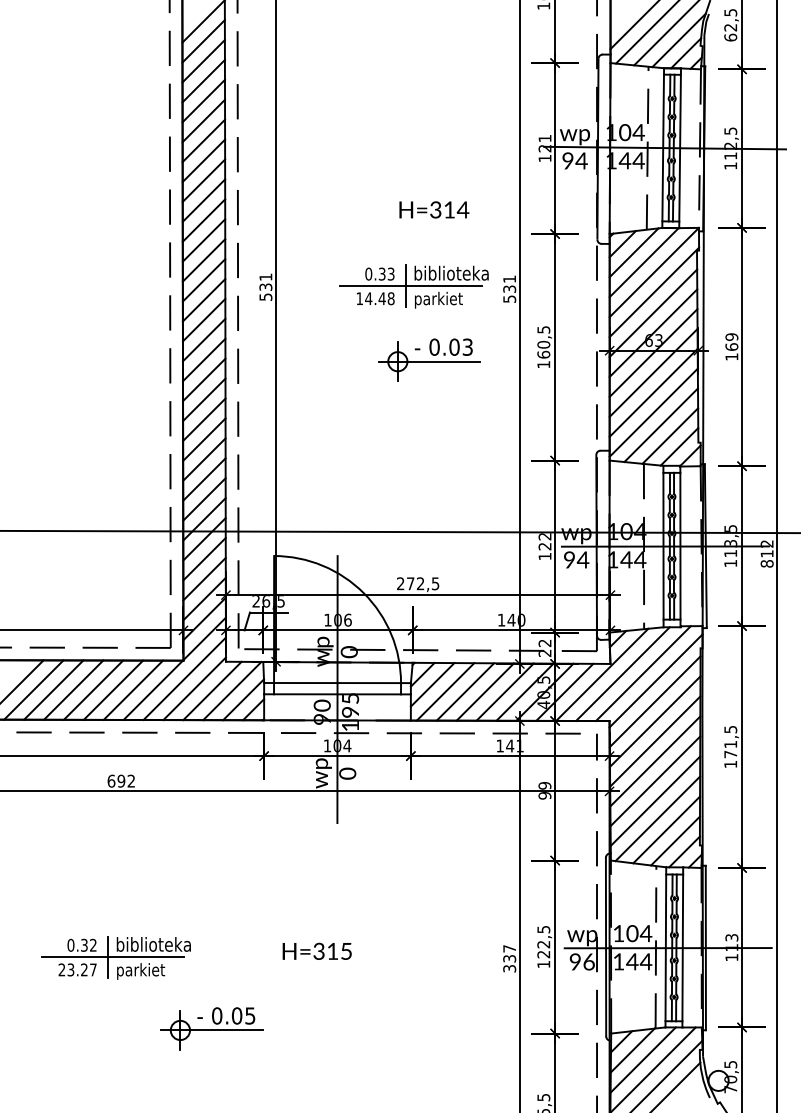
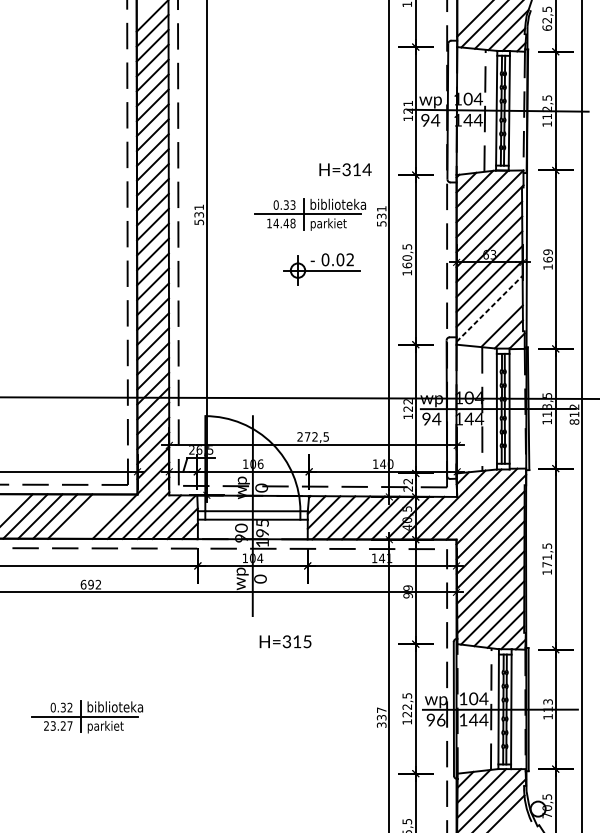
text: (434, 209) -> (345, 169), moved
text: (467, 347) -> (350, 260), 0.03 -> 0.02
line: (654, 412) -> (490, 308), solid -> dashed
line: (660, 425) -> (494, 318), removed
line: (113, 689) -> (85, 516), removed
line: (133, 689) -> (100, 516), removed
text: (316, 950) -> (285, 641), moved
part: (211, 1028) -> (158, 769), removed

